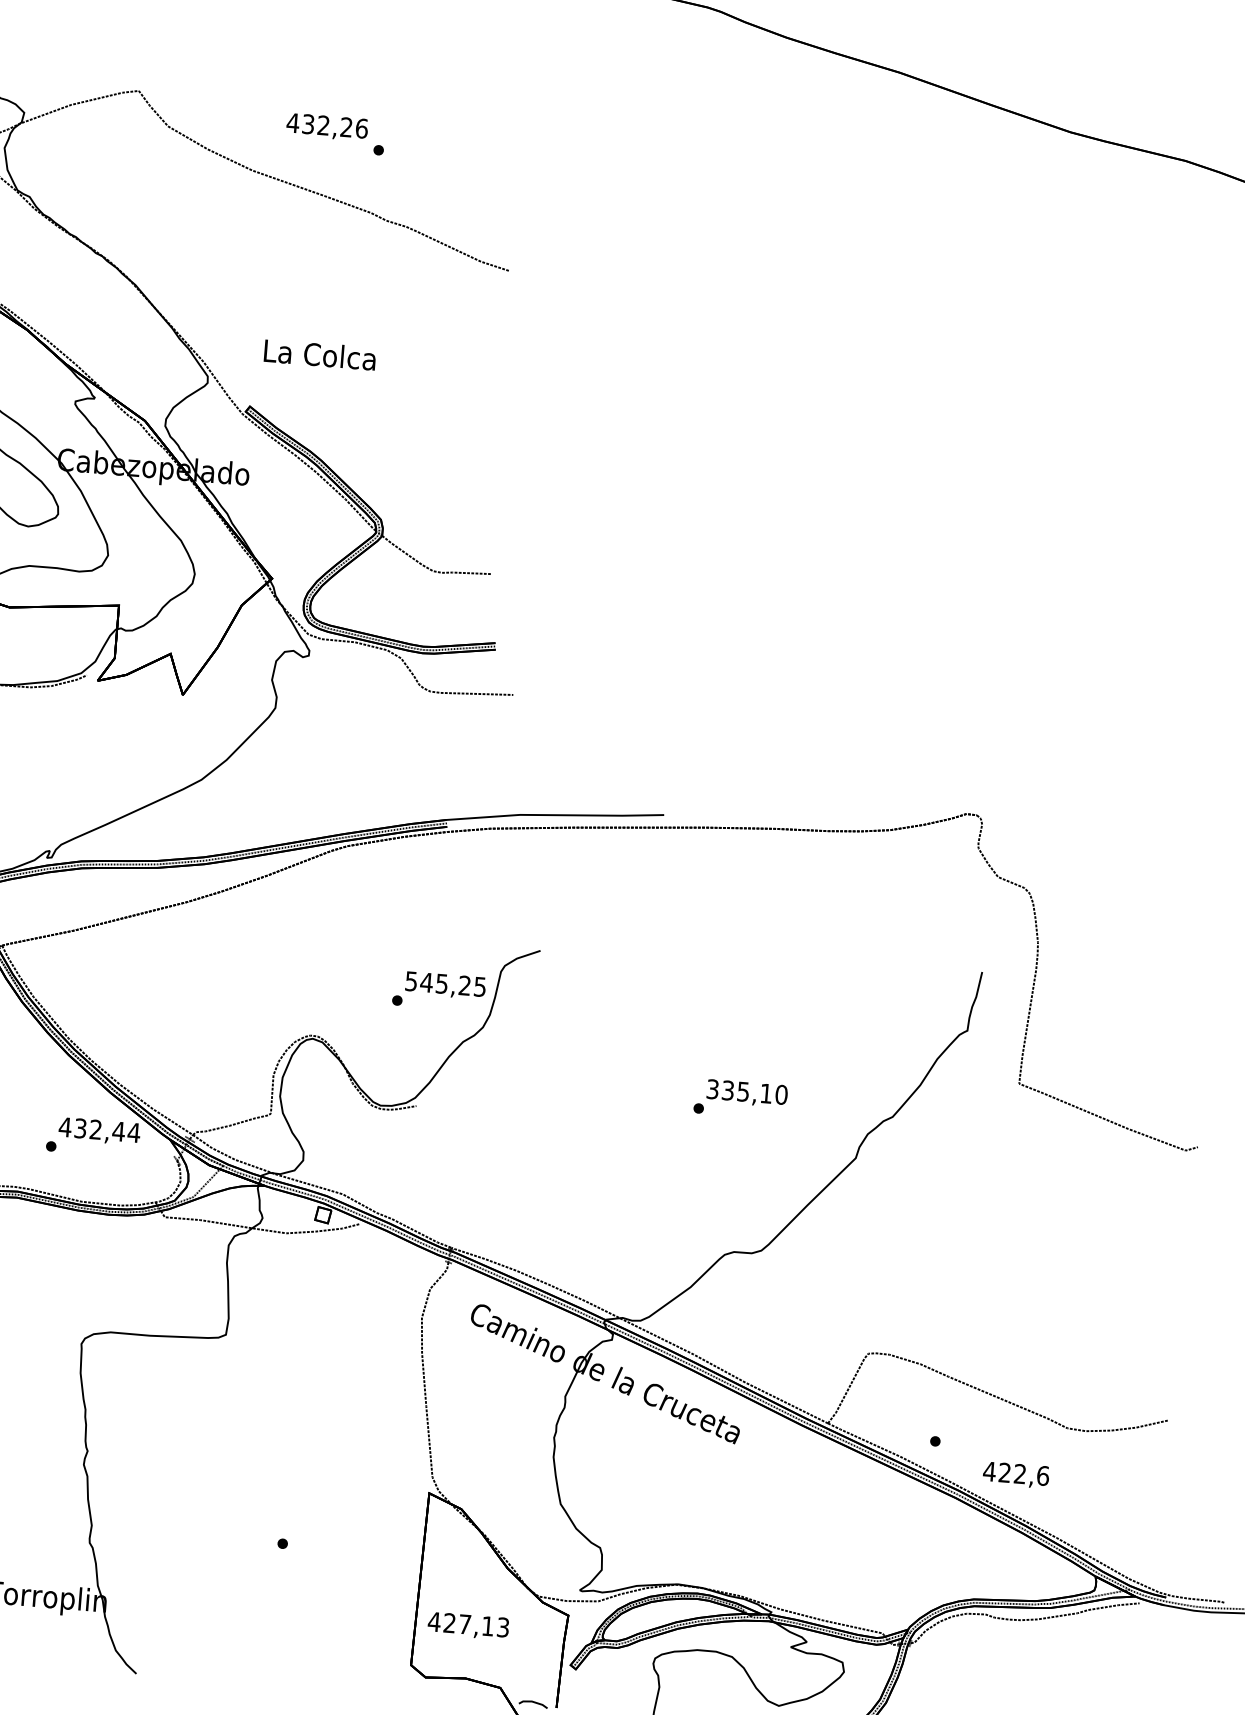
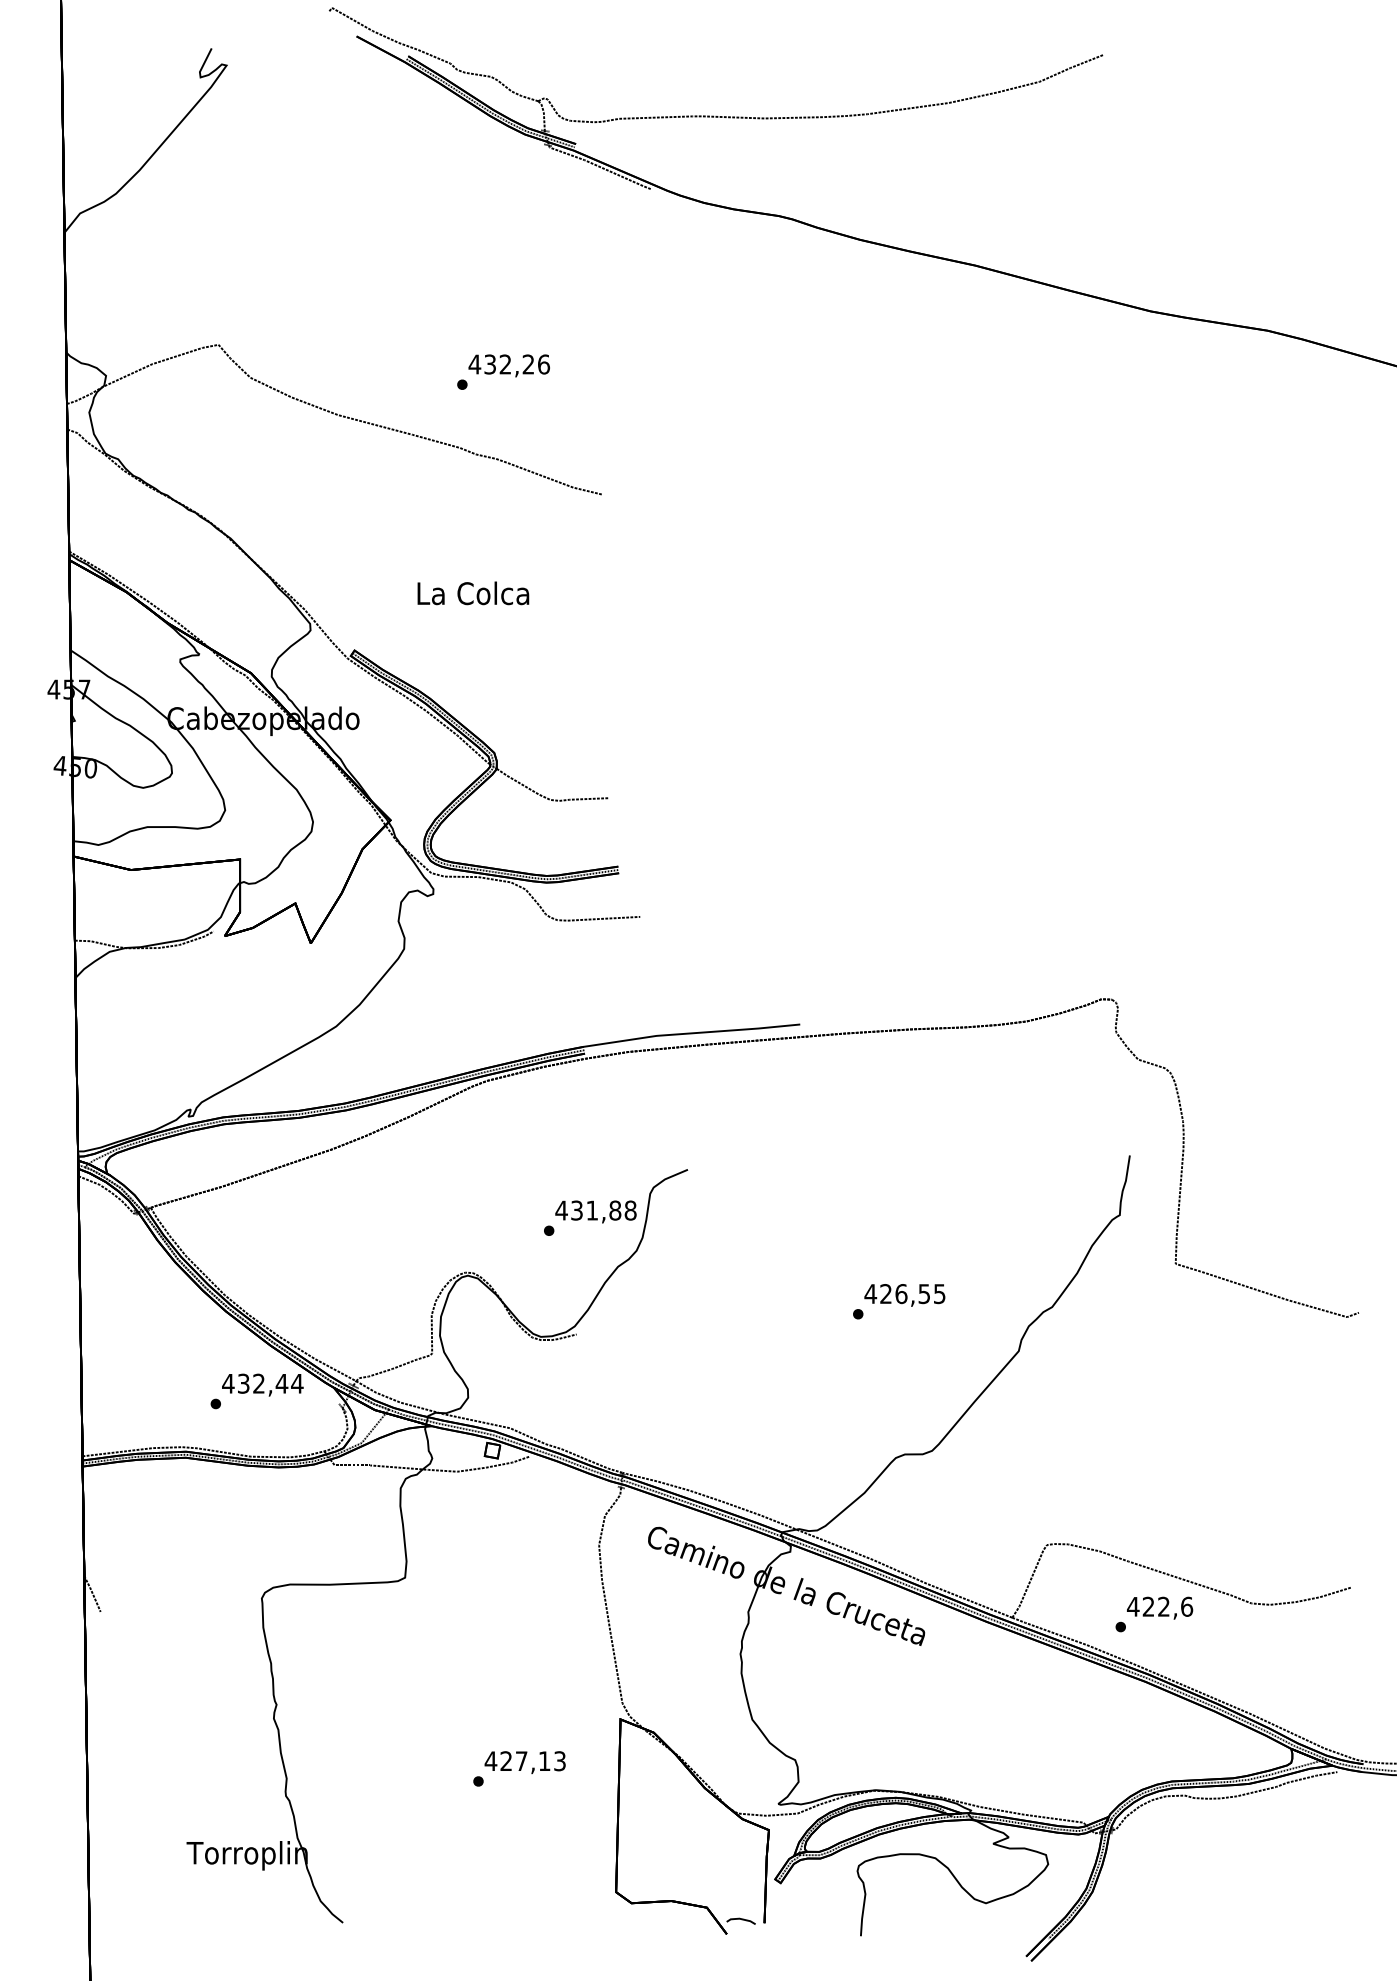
text: (326, 126) -> (508, 365), moved
text: (320, 354) -> (473, 593), moved
text: (445, 984) -> (595, 1210), 545,25 -> 431,88
text: (746, 1092) -> (904, 1294), 335,10 -> 426,55
text: (1016, 1474) -> (1160, 1607), moved
text: (467, 1625) -> (524, 1762), moved

